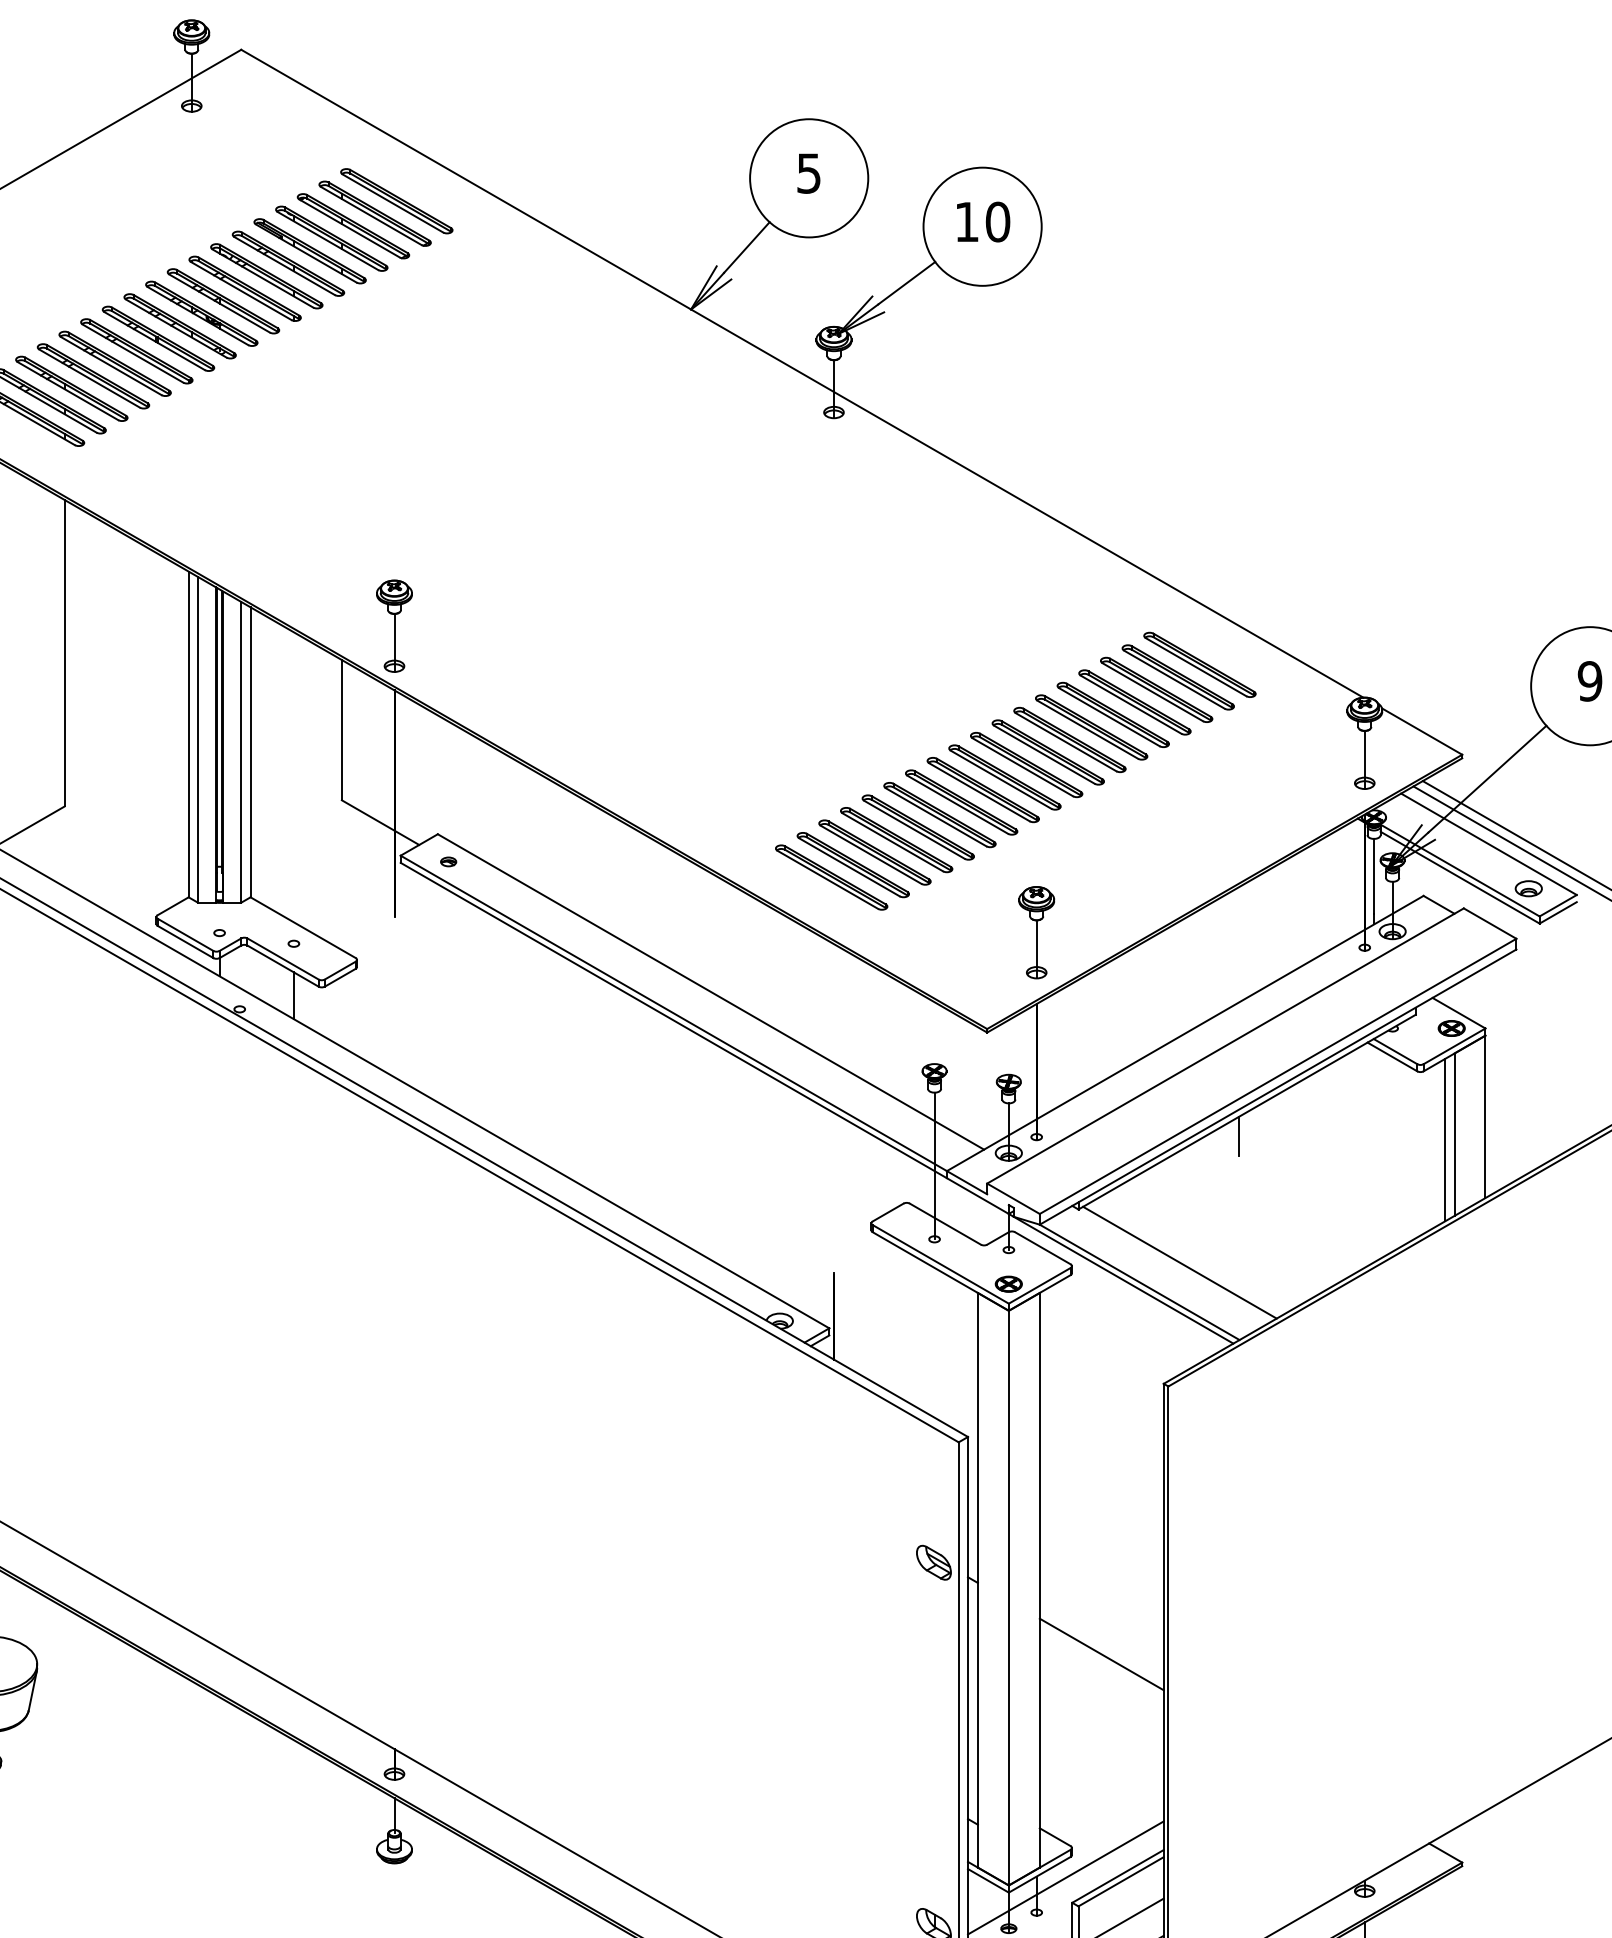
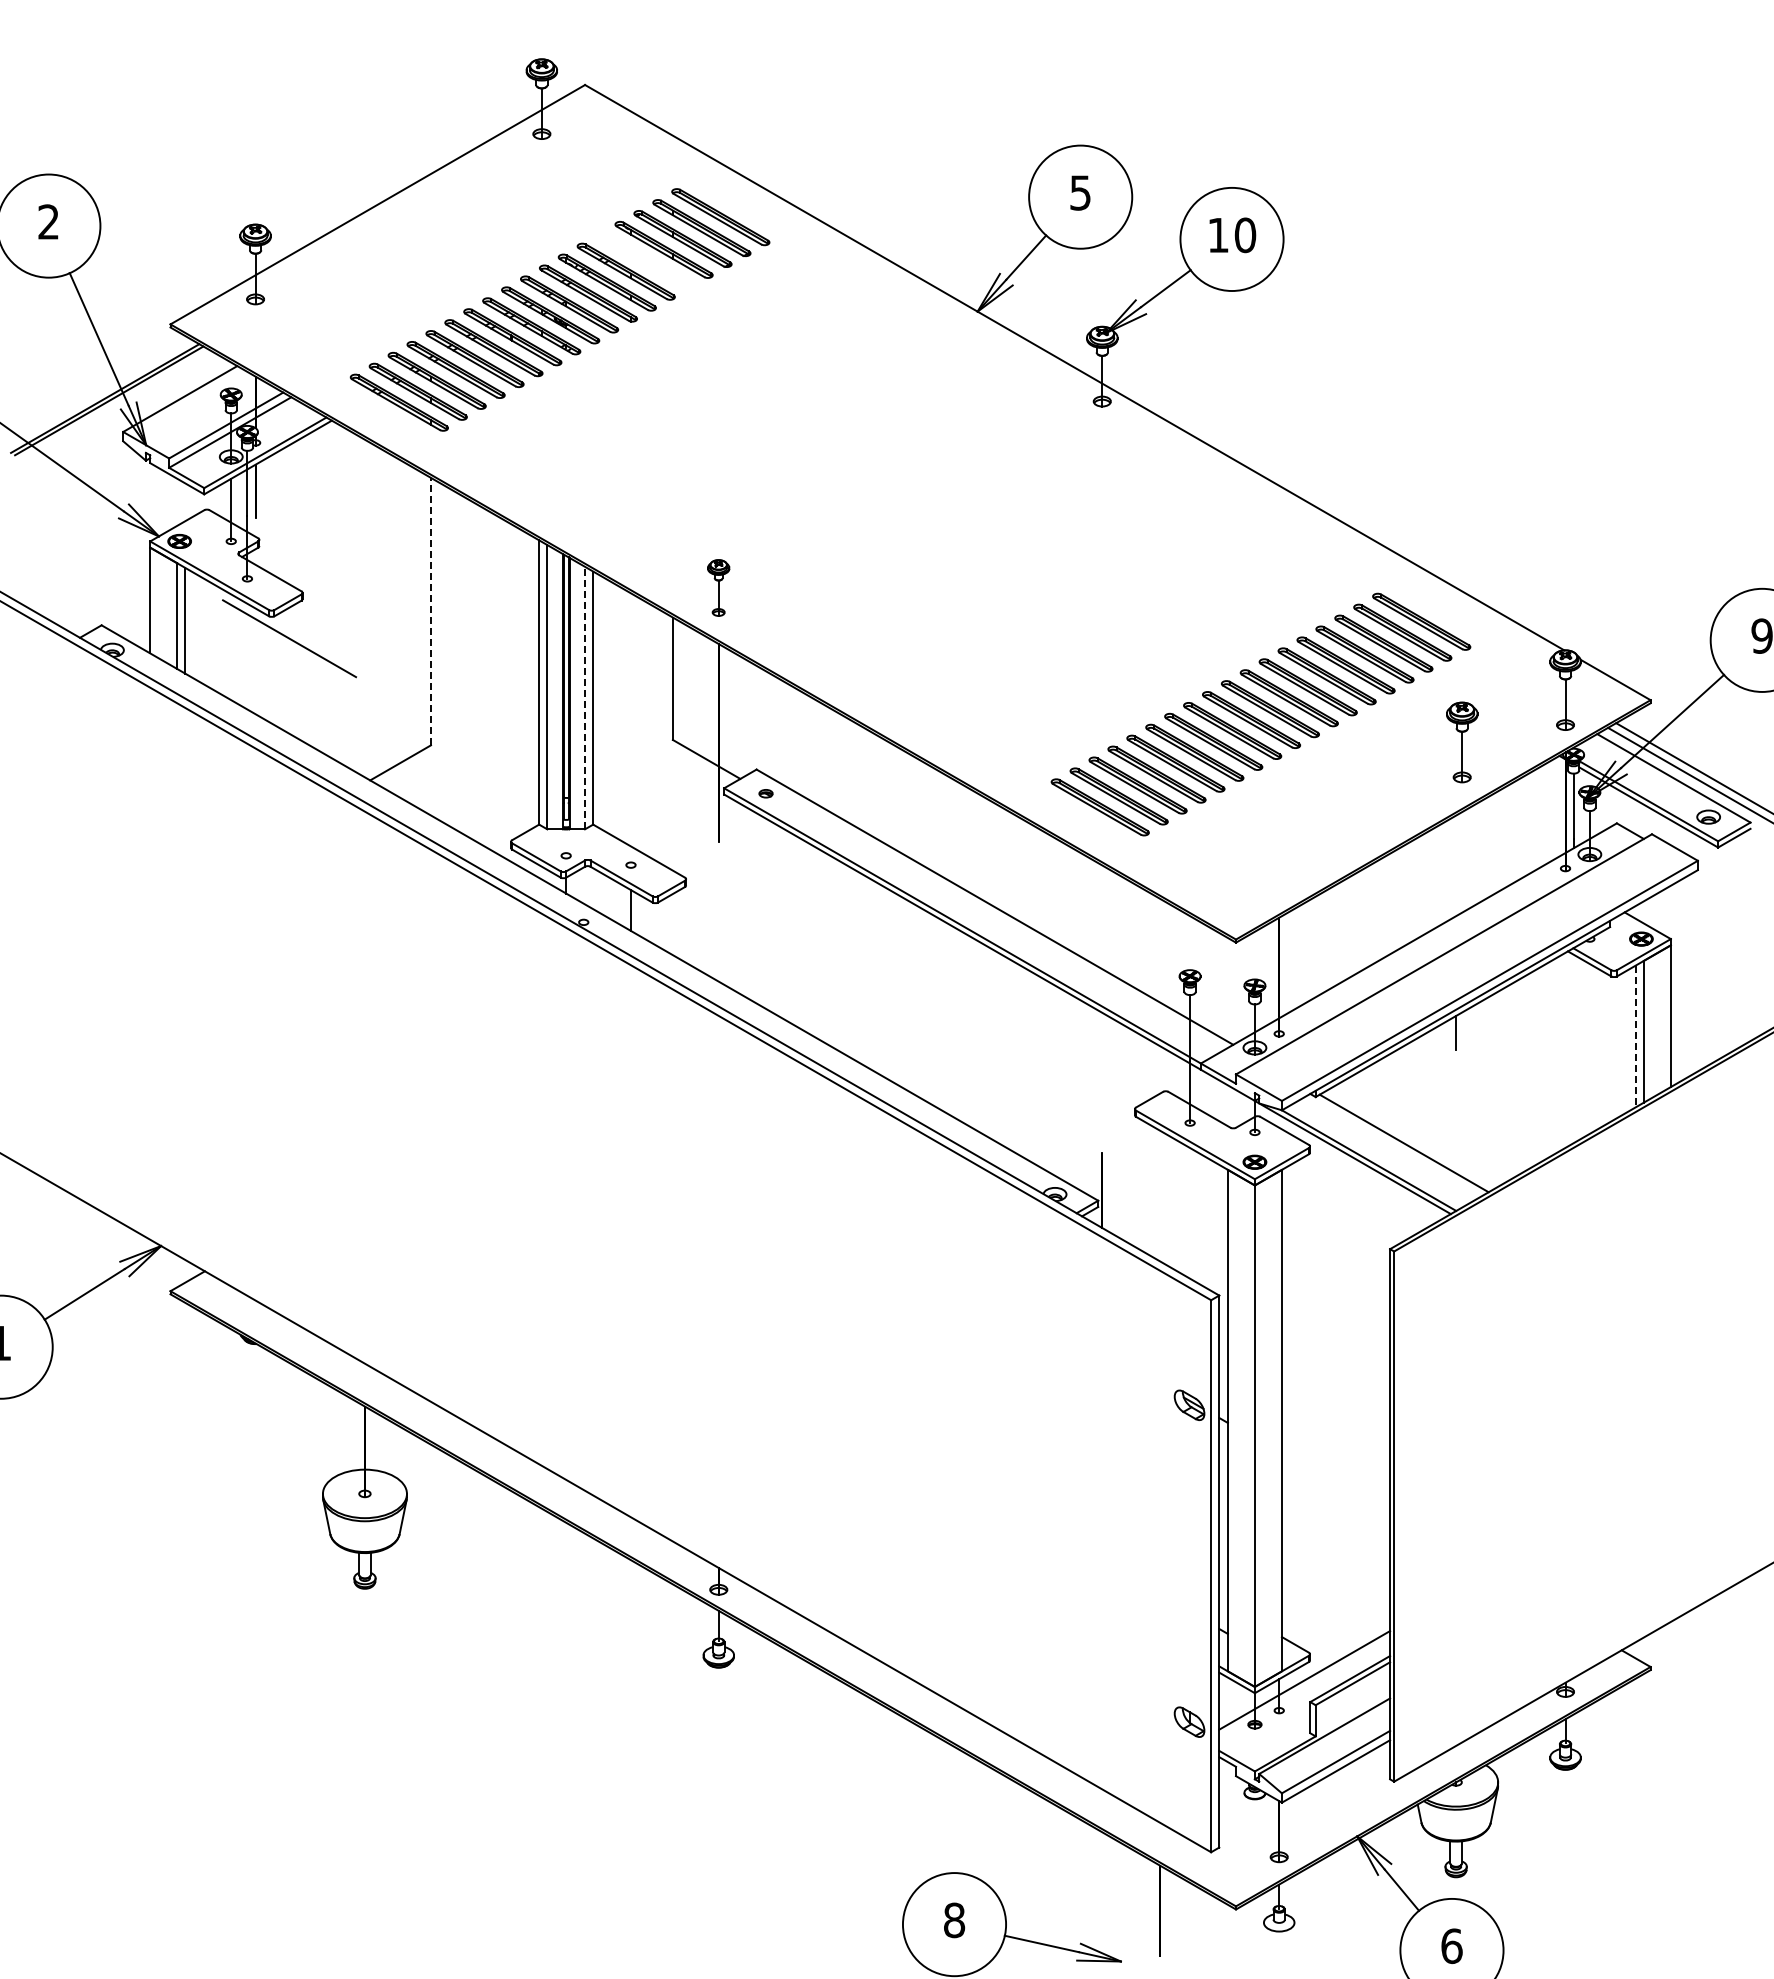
part: (309, 250) -> (644, 260), removed
part: (394, 625) -> (718, 587), size x0.7
line: (65, 653) -> (431, 611), solid -> dashed
line: (241, 751) -> (585, 697), solid -> dashed
part: (1037, 932) -> (1462, 742), moved
line: (1444, 1140) -> (1635, 1036), solid -> dashed
line: (1101, 1654) -> (1335, 1485), removed

